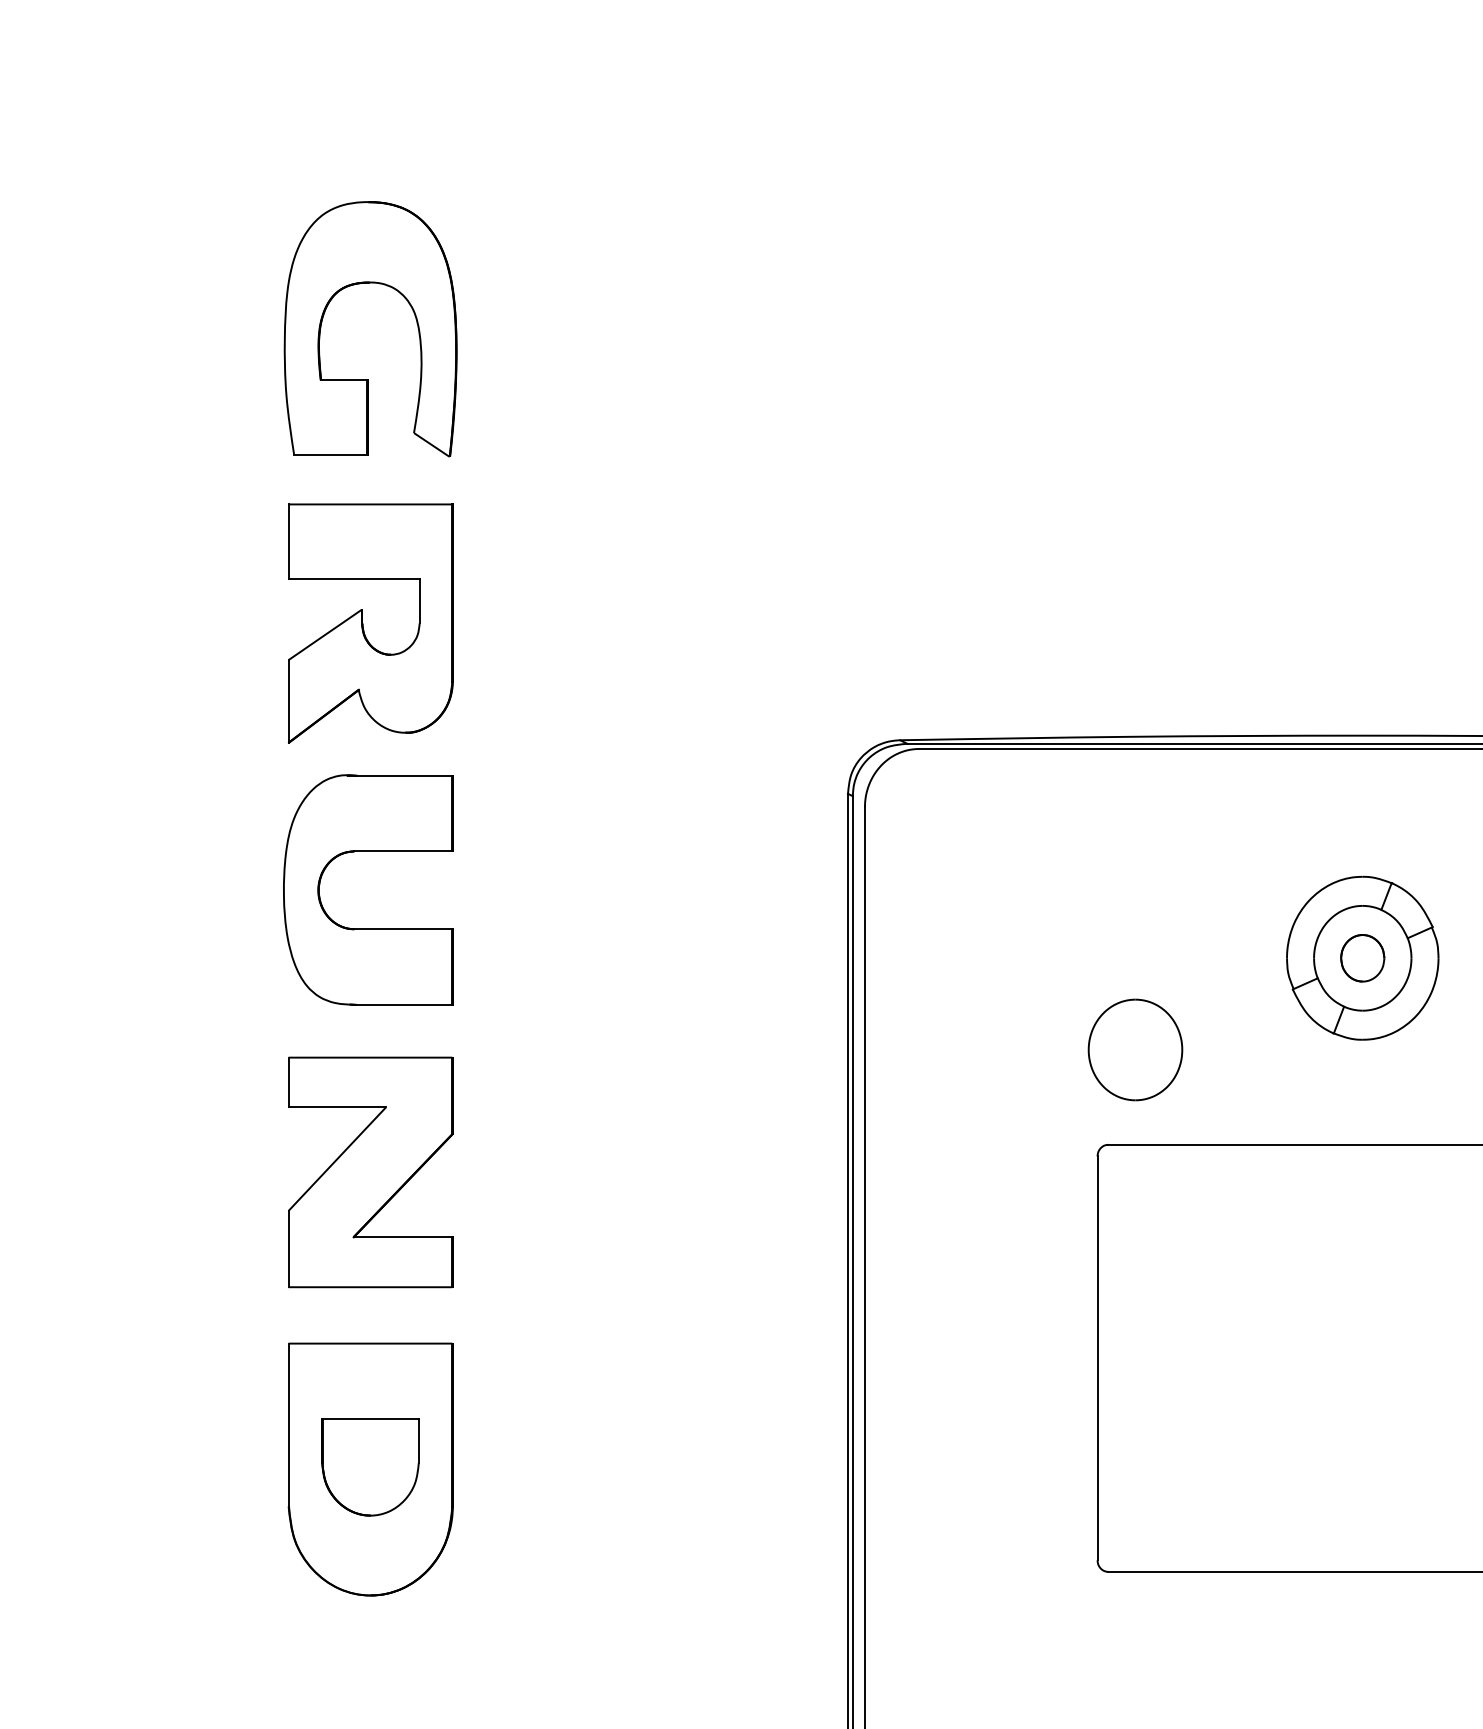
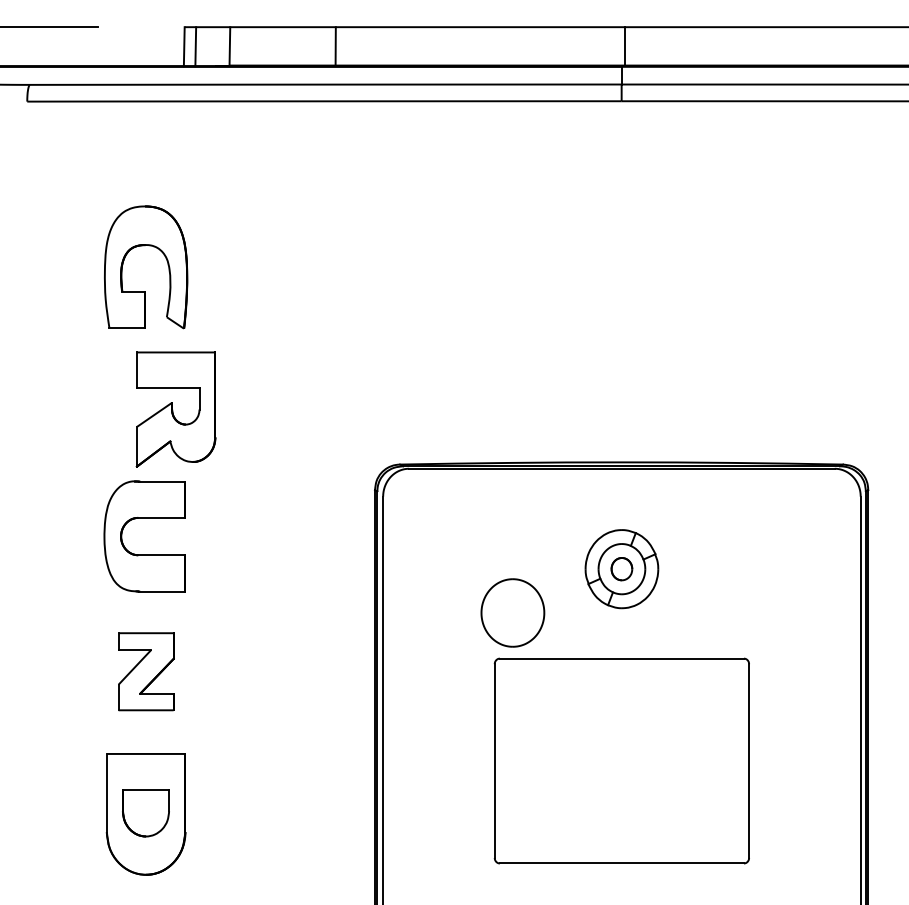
part: (369, 623) -> (175, 409), moved
part: (1134, 1050) -> (512, 613), size x1.4
part: (371, 1171) -> (146, 671), size x0.7

